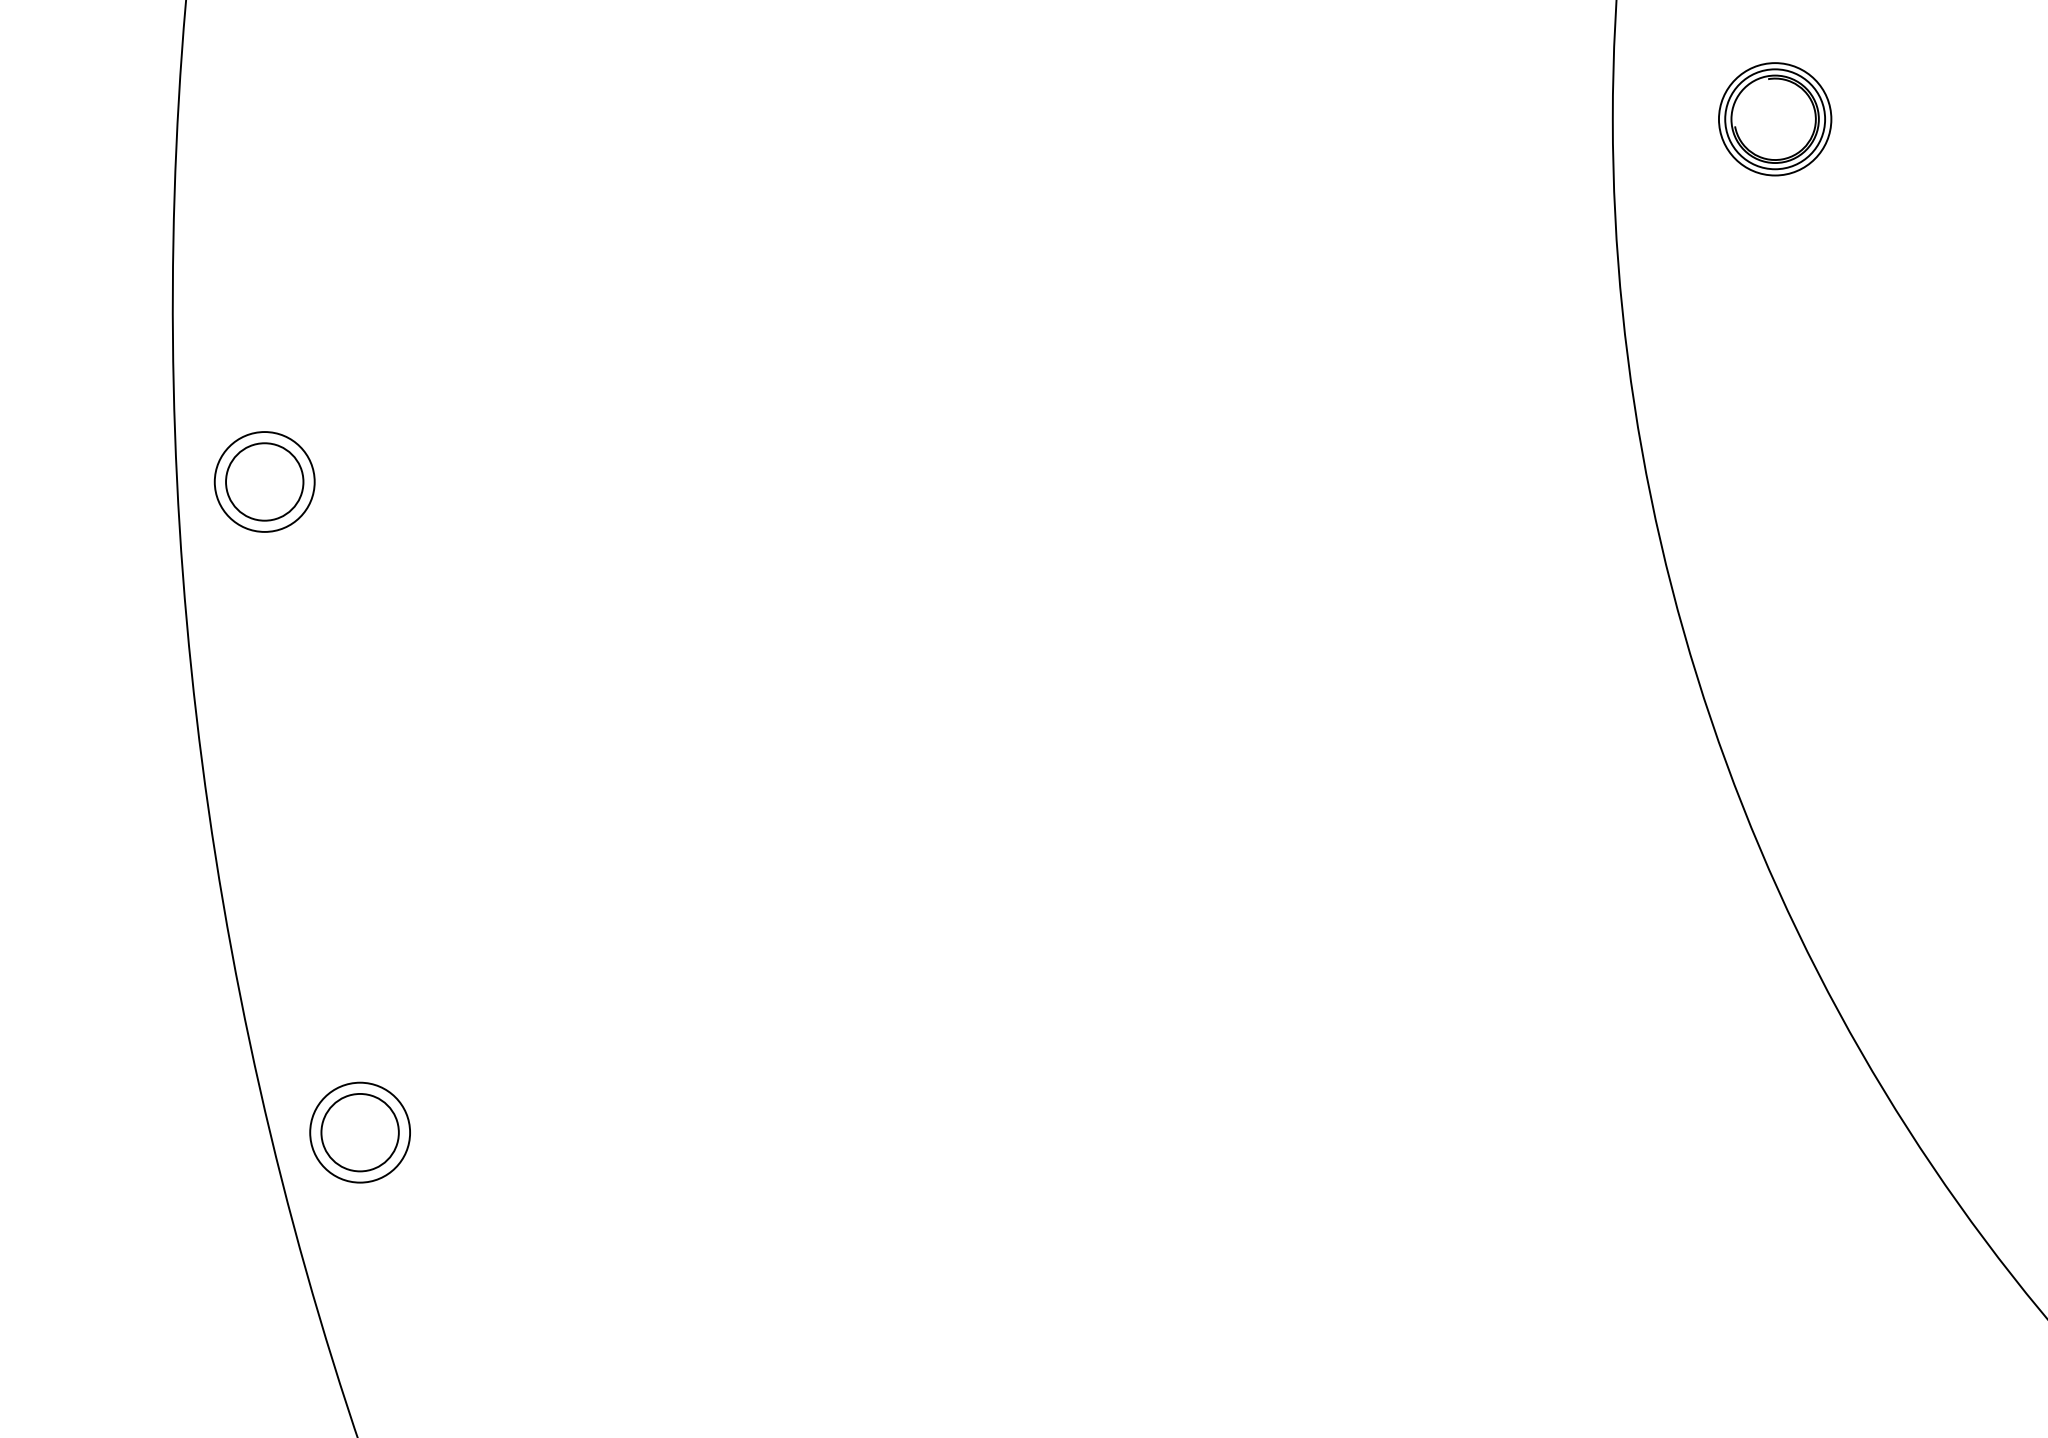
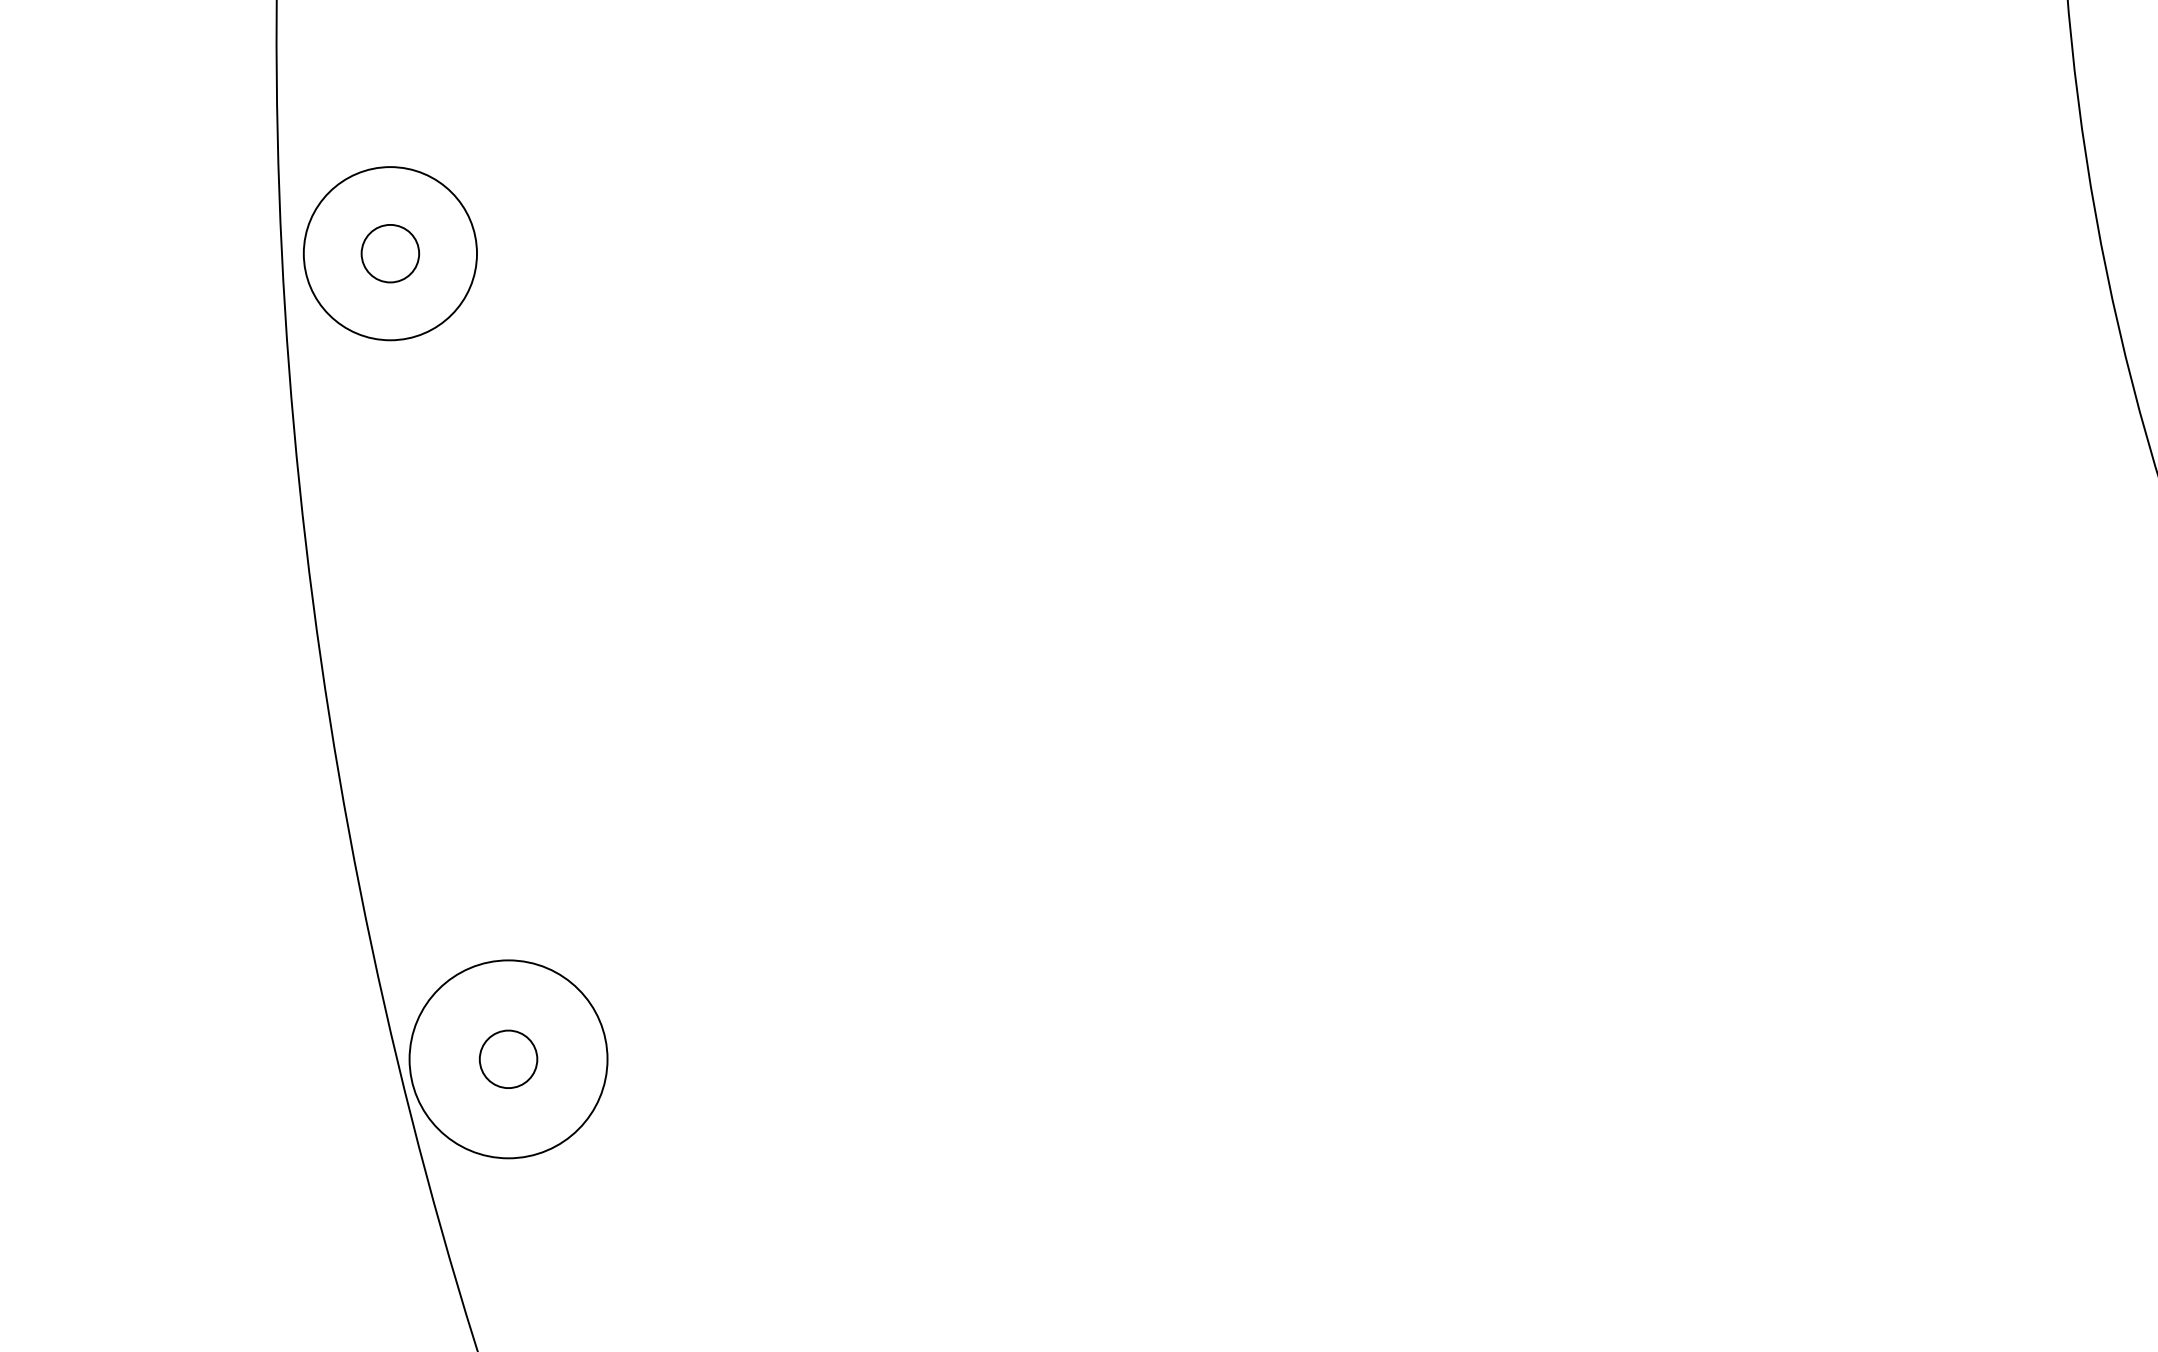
circle: (264, 481) -> (390, 253), size x0.6
circle: (264, 481) -> (390, 253), size x1.4
circle: (359, 1132) -> (507, 1059), size x0.6
circle: (360, 1132) -> (508, 1059), size x1.6

